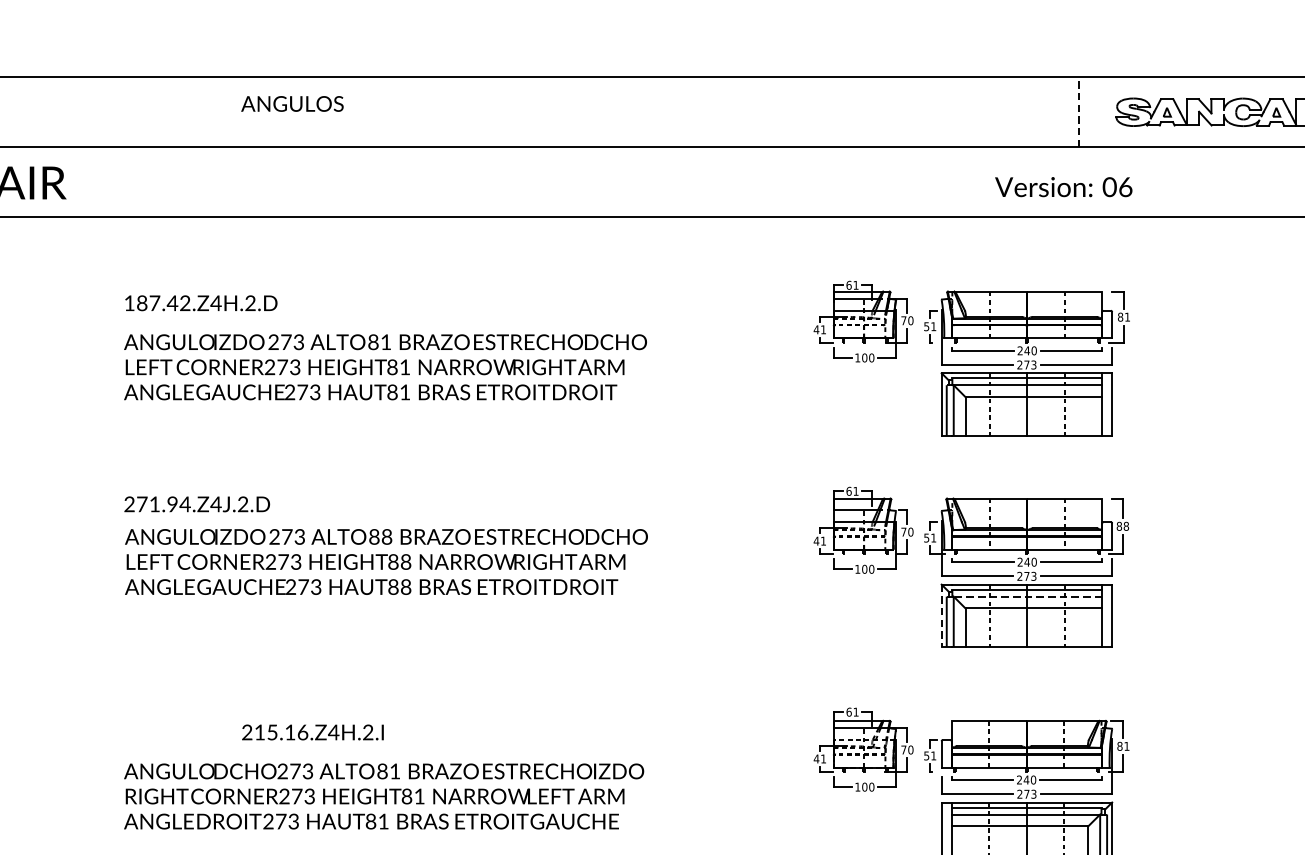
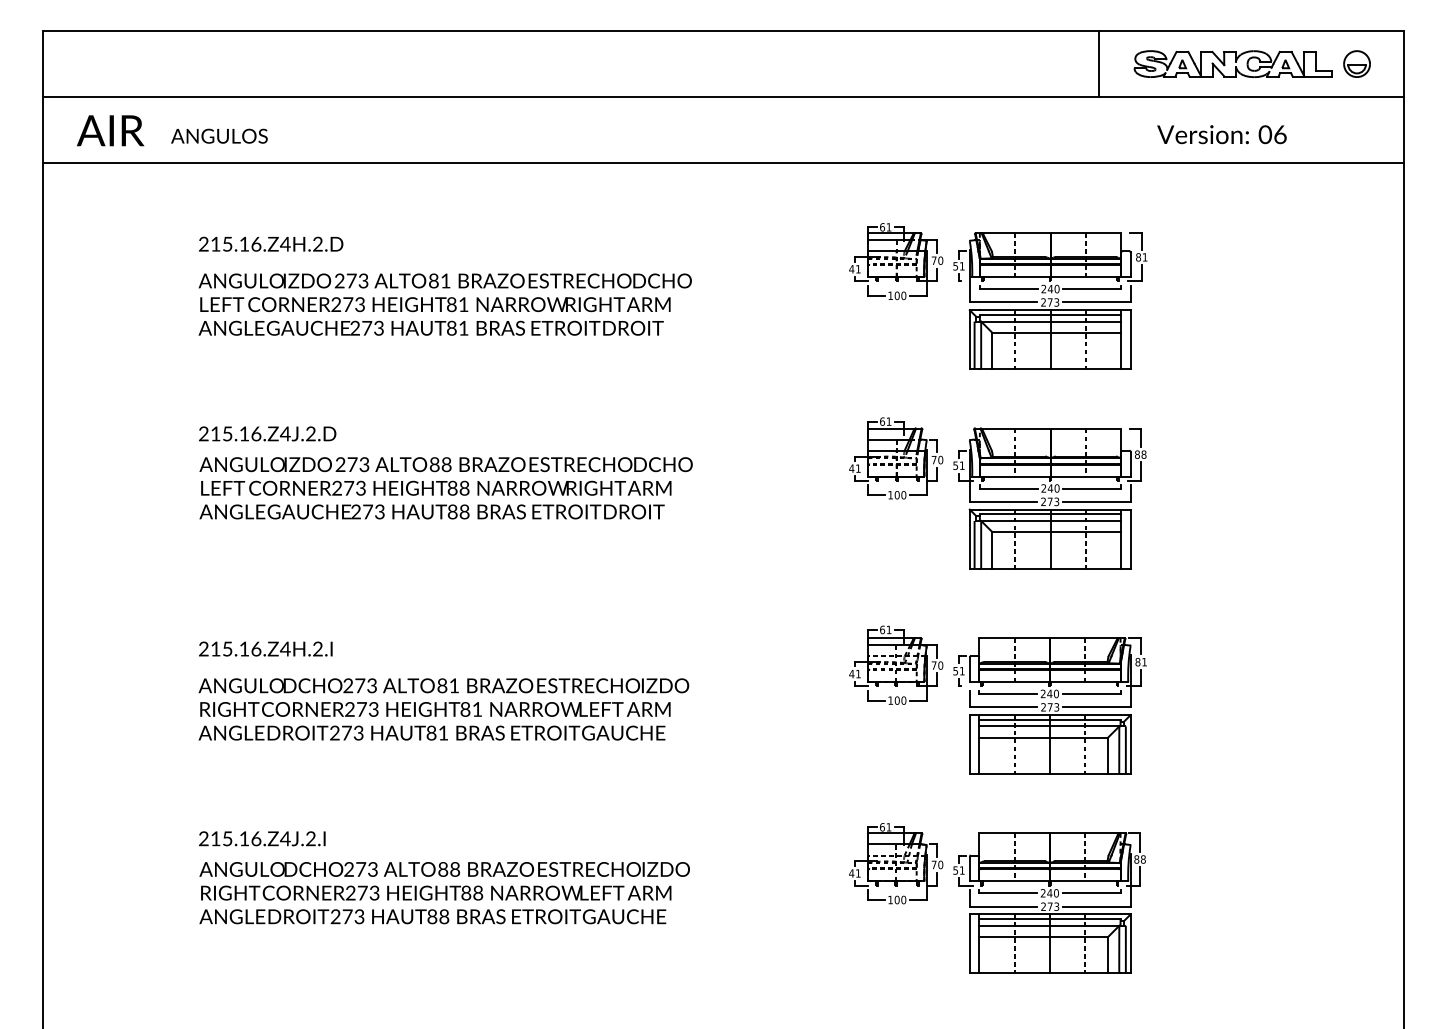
text: (292, 103) -> (219, 135), moved
line: (1079, 111) -> (1099, 63), dashed -> solid
text: (1063, 186) -> (1221, 134), moved
text: (157, 302) -> (230, 243), 187.42.Z4H.2.D -> 215.16.Z4H.2.D
text: (164, 503) -> (236, 433), 271.94.Z4J.2.D -> 215.16.Z4J.2.D
line: (1027, 596) -> (1050, 520), dashed -> solid
line: (941, 616) -> (969, 539), dashed -> solid
text: (312, 731) -> (265, 648), moved

